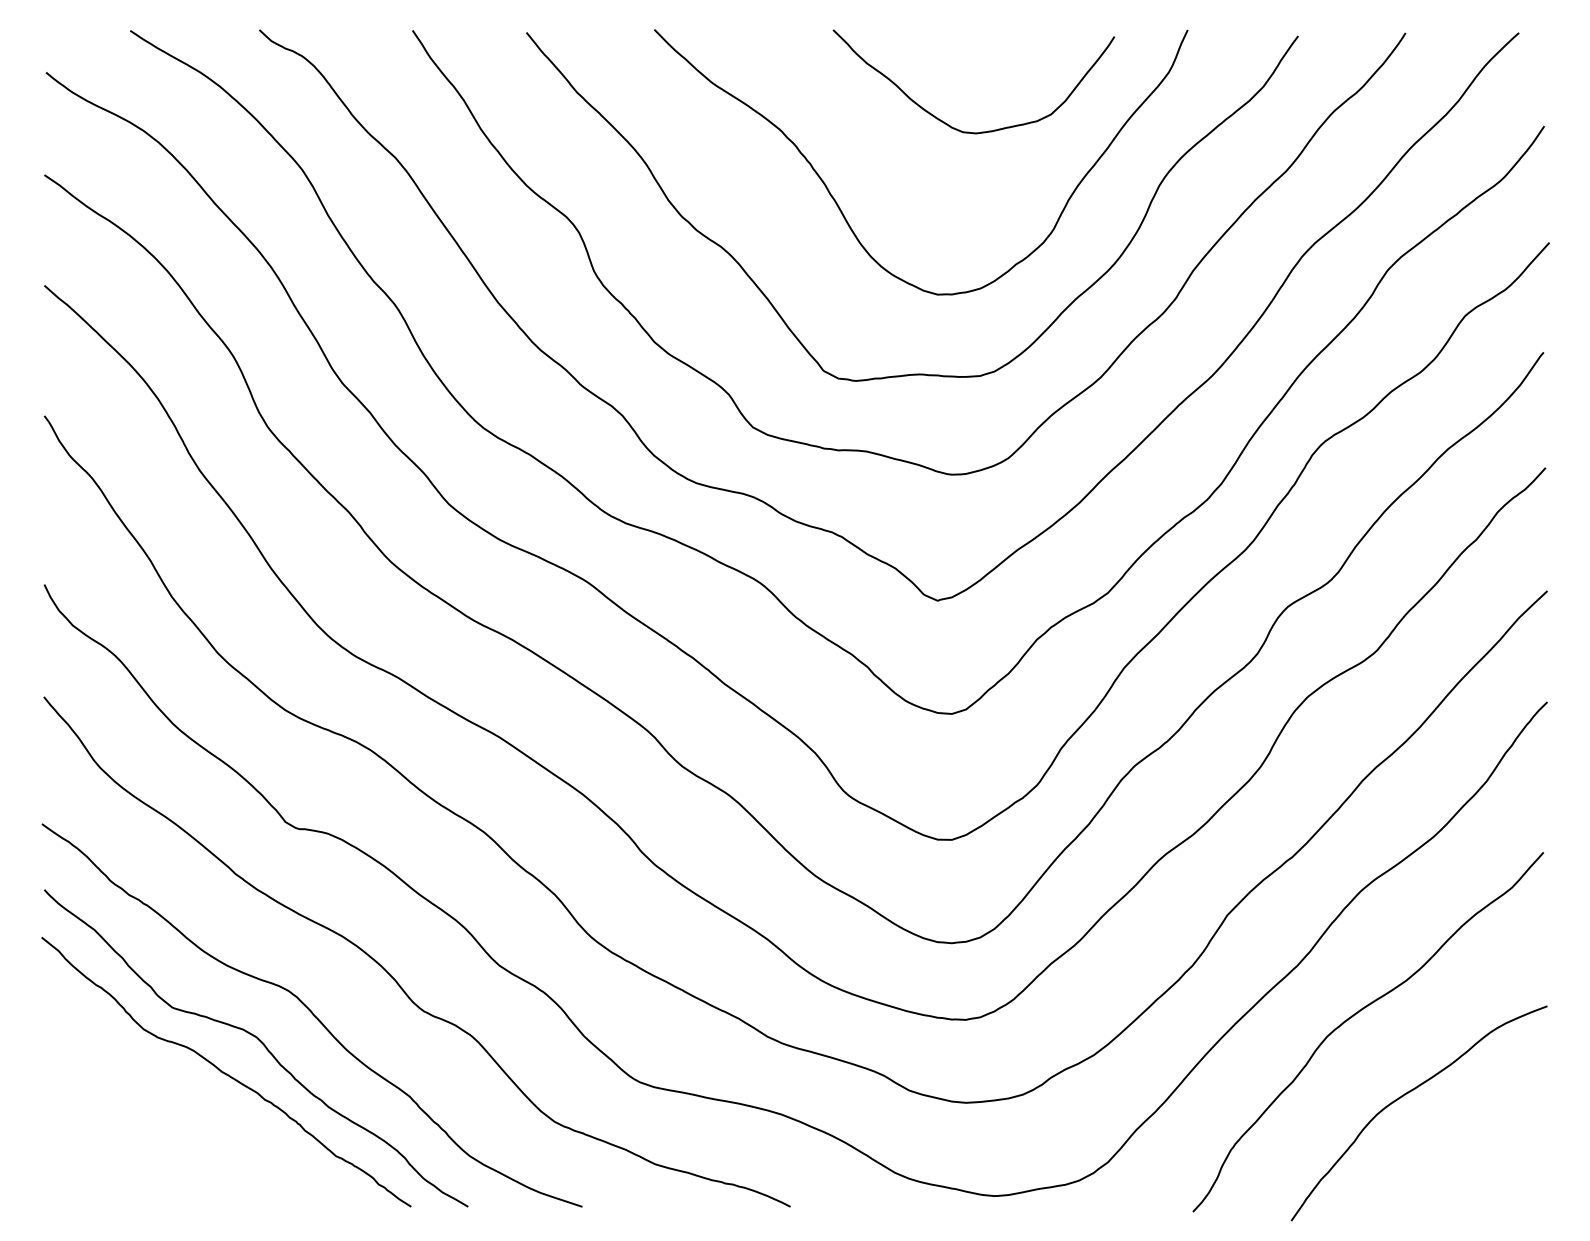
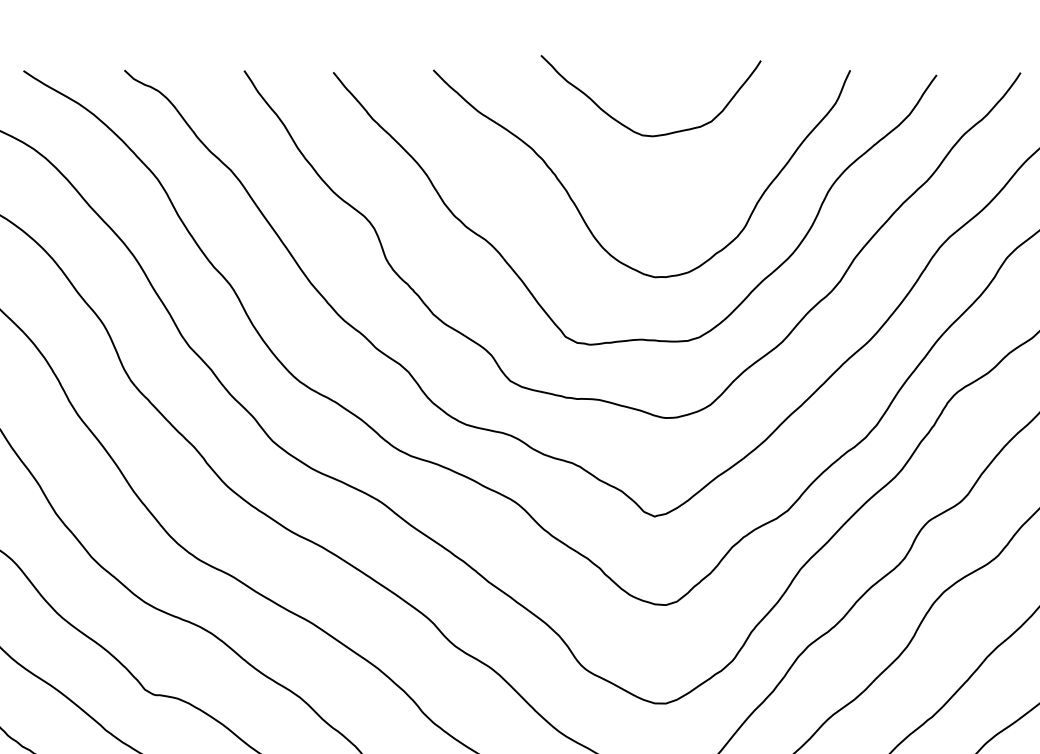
curve: (949, 124) -> (631, 129), moved

